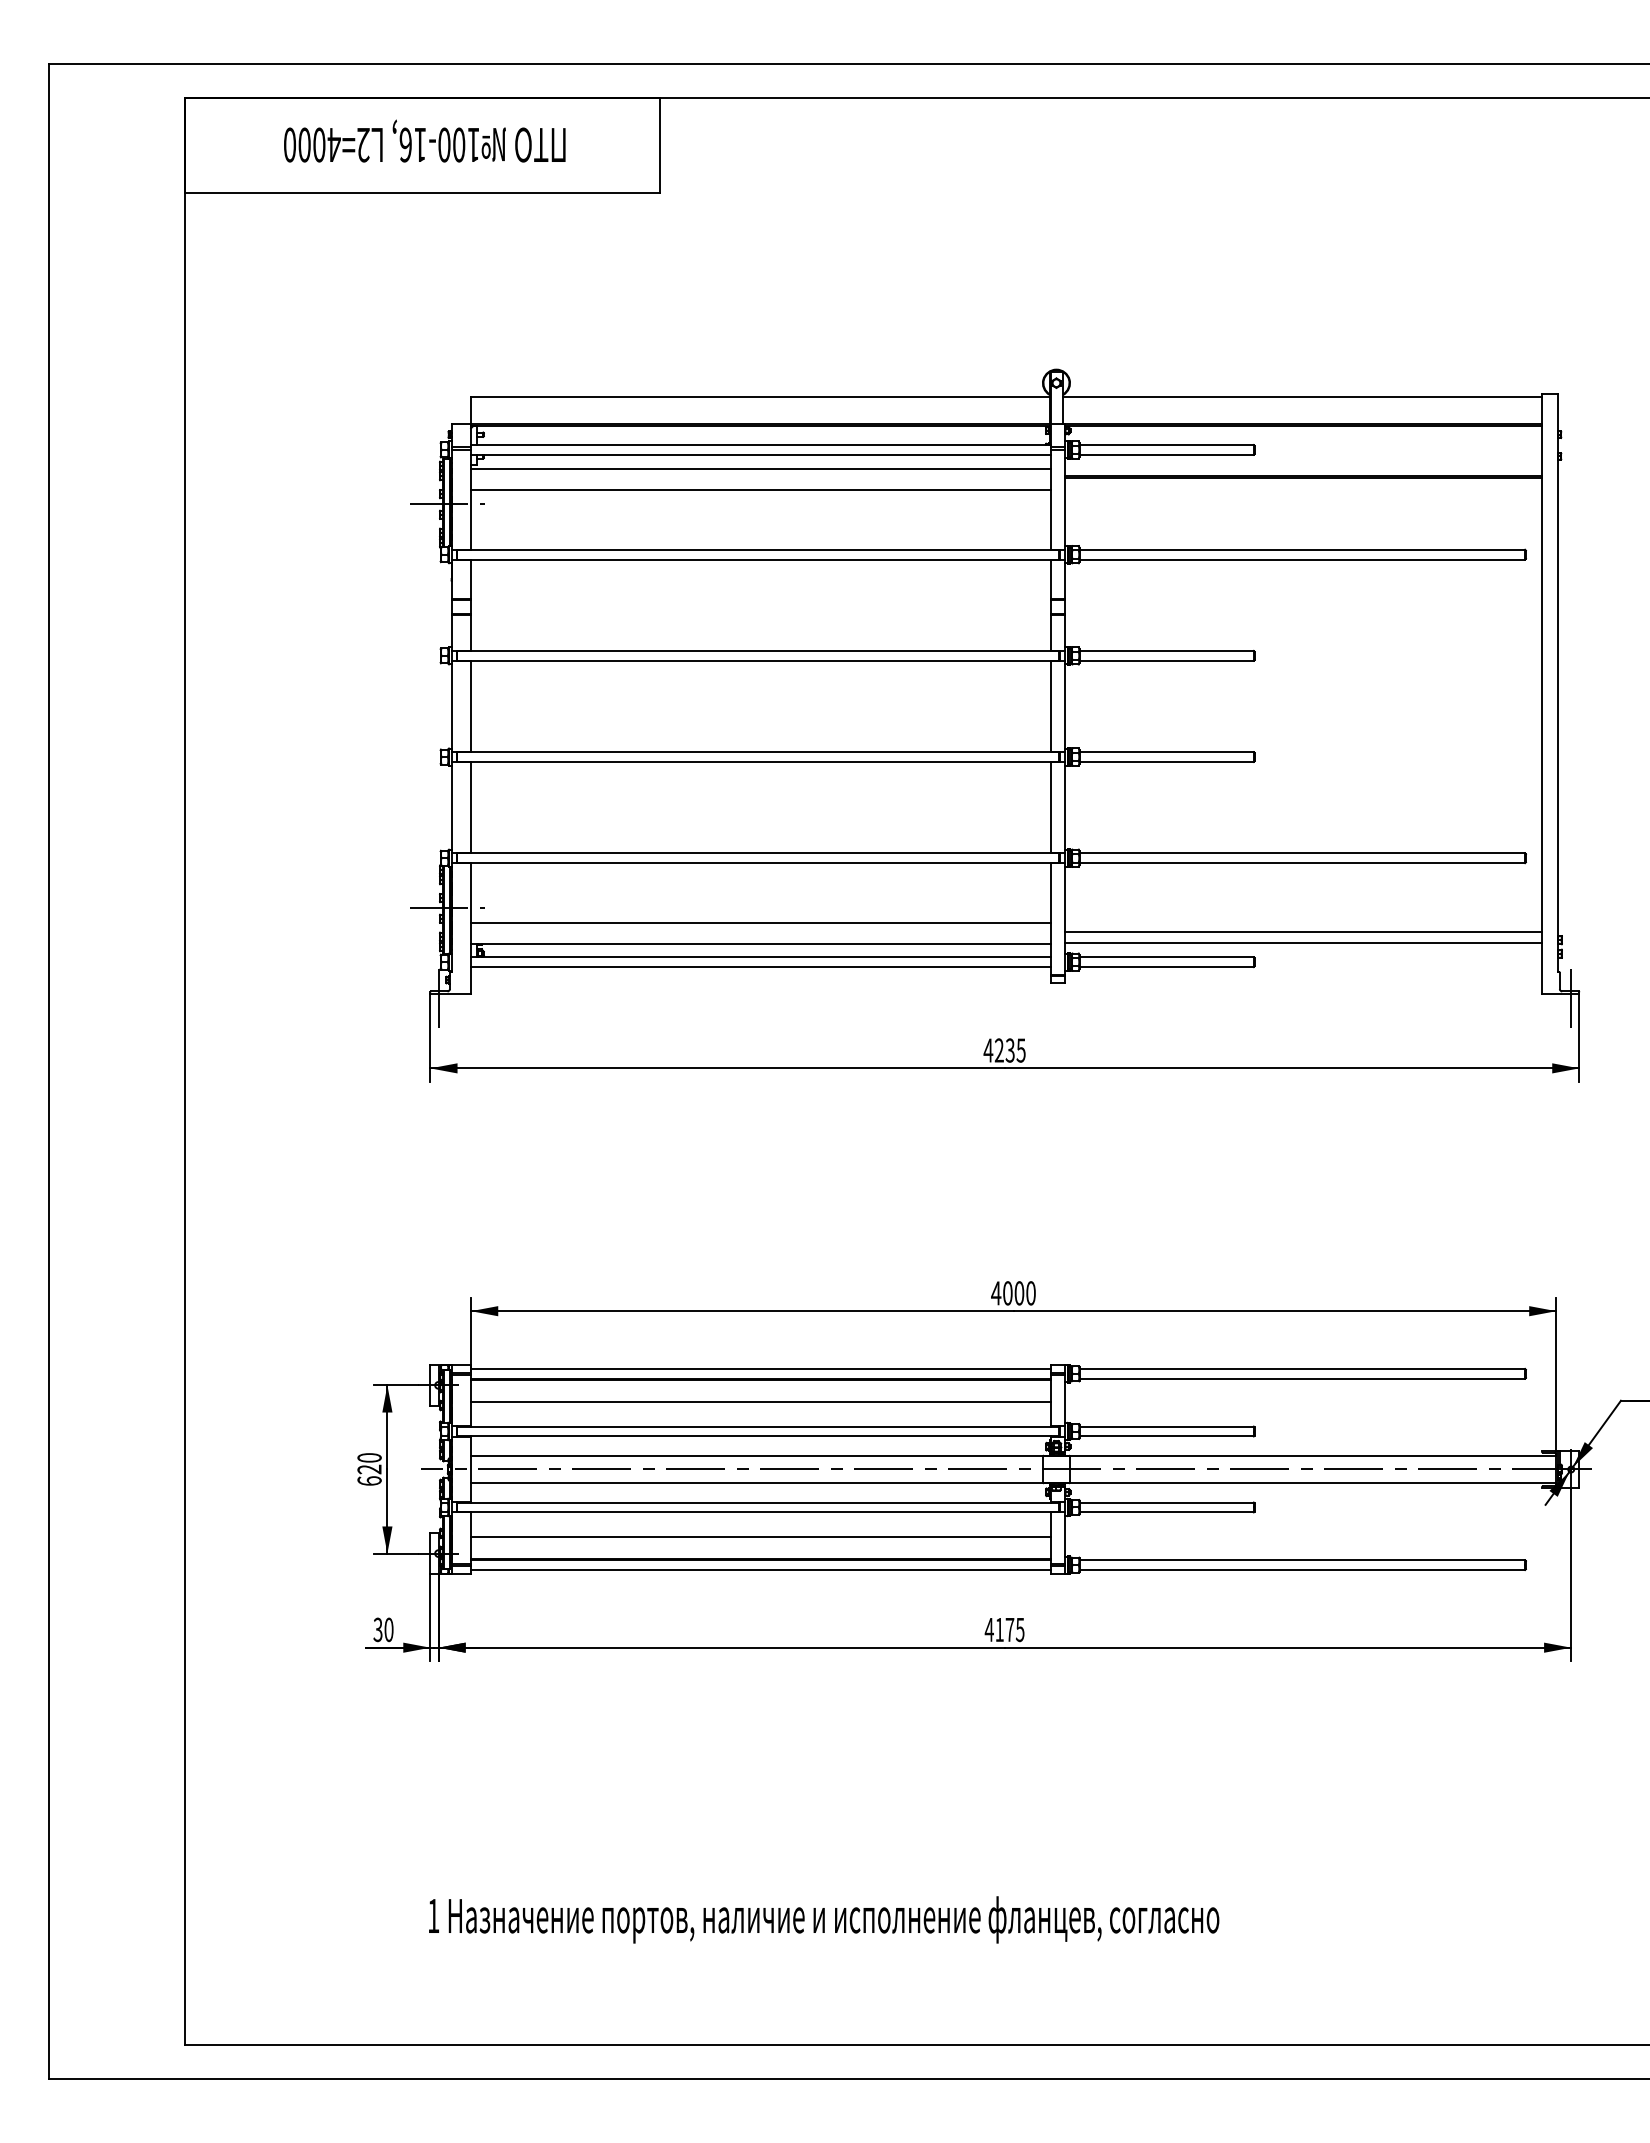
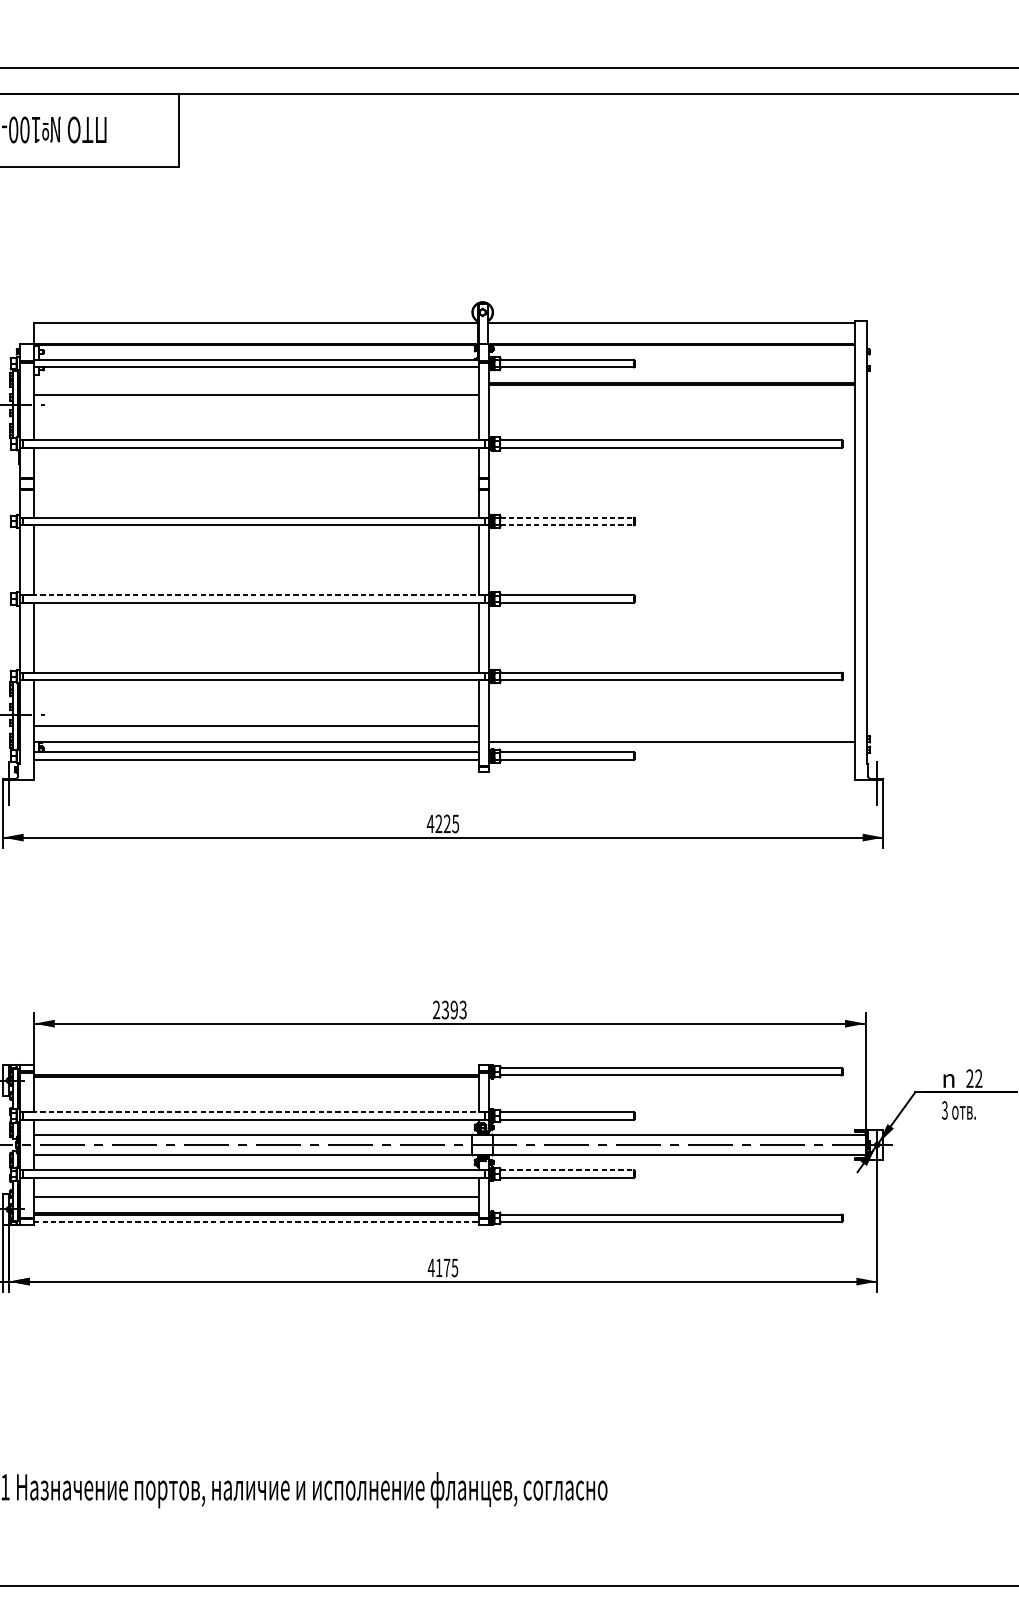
line: (761, 468) -> (256, 377), removed
line: (1167, 650) -> (567, 517), solid -> dashed
line: (1167, 660) -> (567, 525), solid -> dashed
line: (758, 752) -> (254, 595), solid -> dashed
line: (1302, 932) -> (671, 733), removed
text: (1009, 1050) -> (446, 823), 4235 -> 4225
text: (1013, 1293) -> (449, 1010), 4000 -> 2393
line: (761, 1368) -> (256, 1067), removed
line: (761, 1401) -> (256, 1092), removed
line: (758, 1426) -> (254, 1112), solid -> dashed
line: (1167, 1502) -> (567, 1170), solid -> dashed
line: (761, 1570) -> (256, 1222), solid -> dashed

